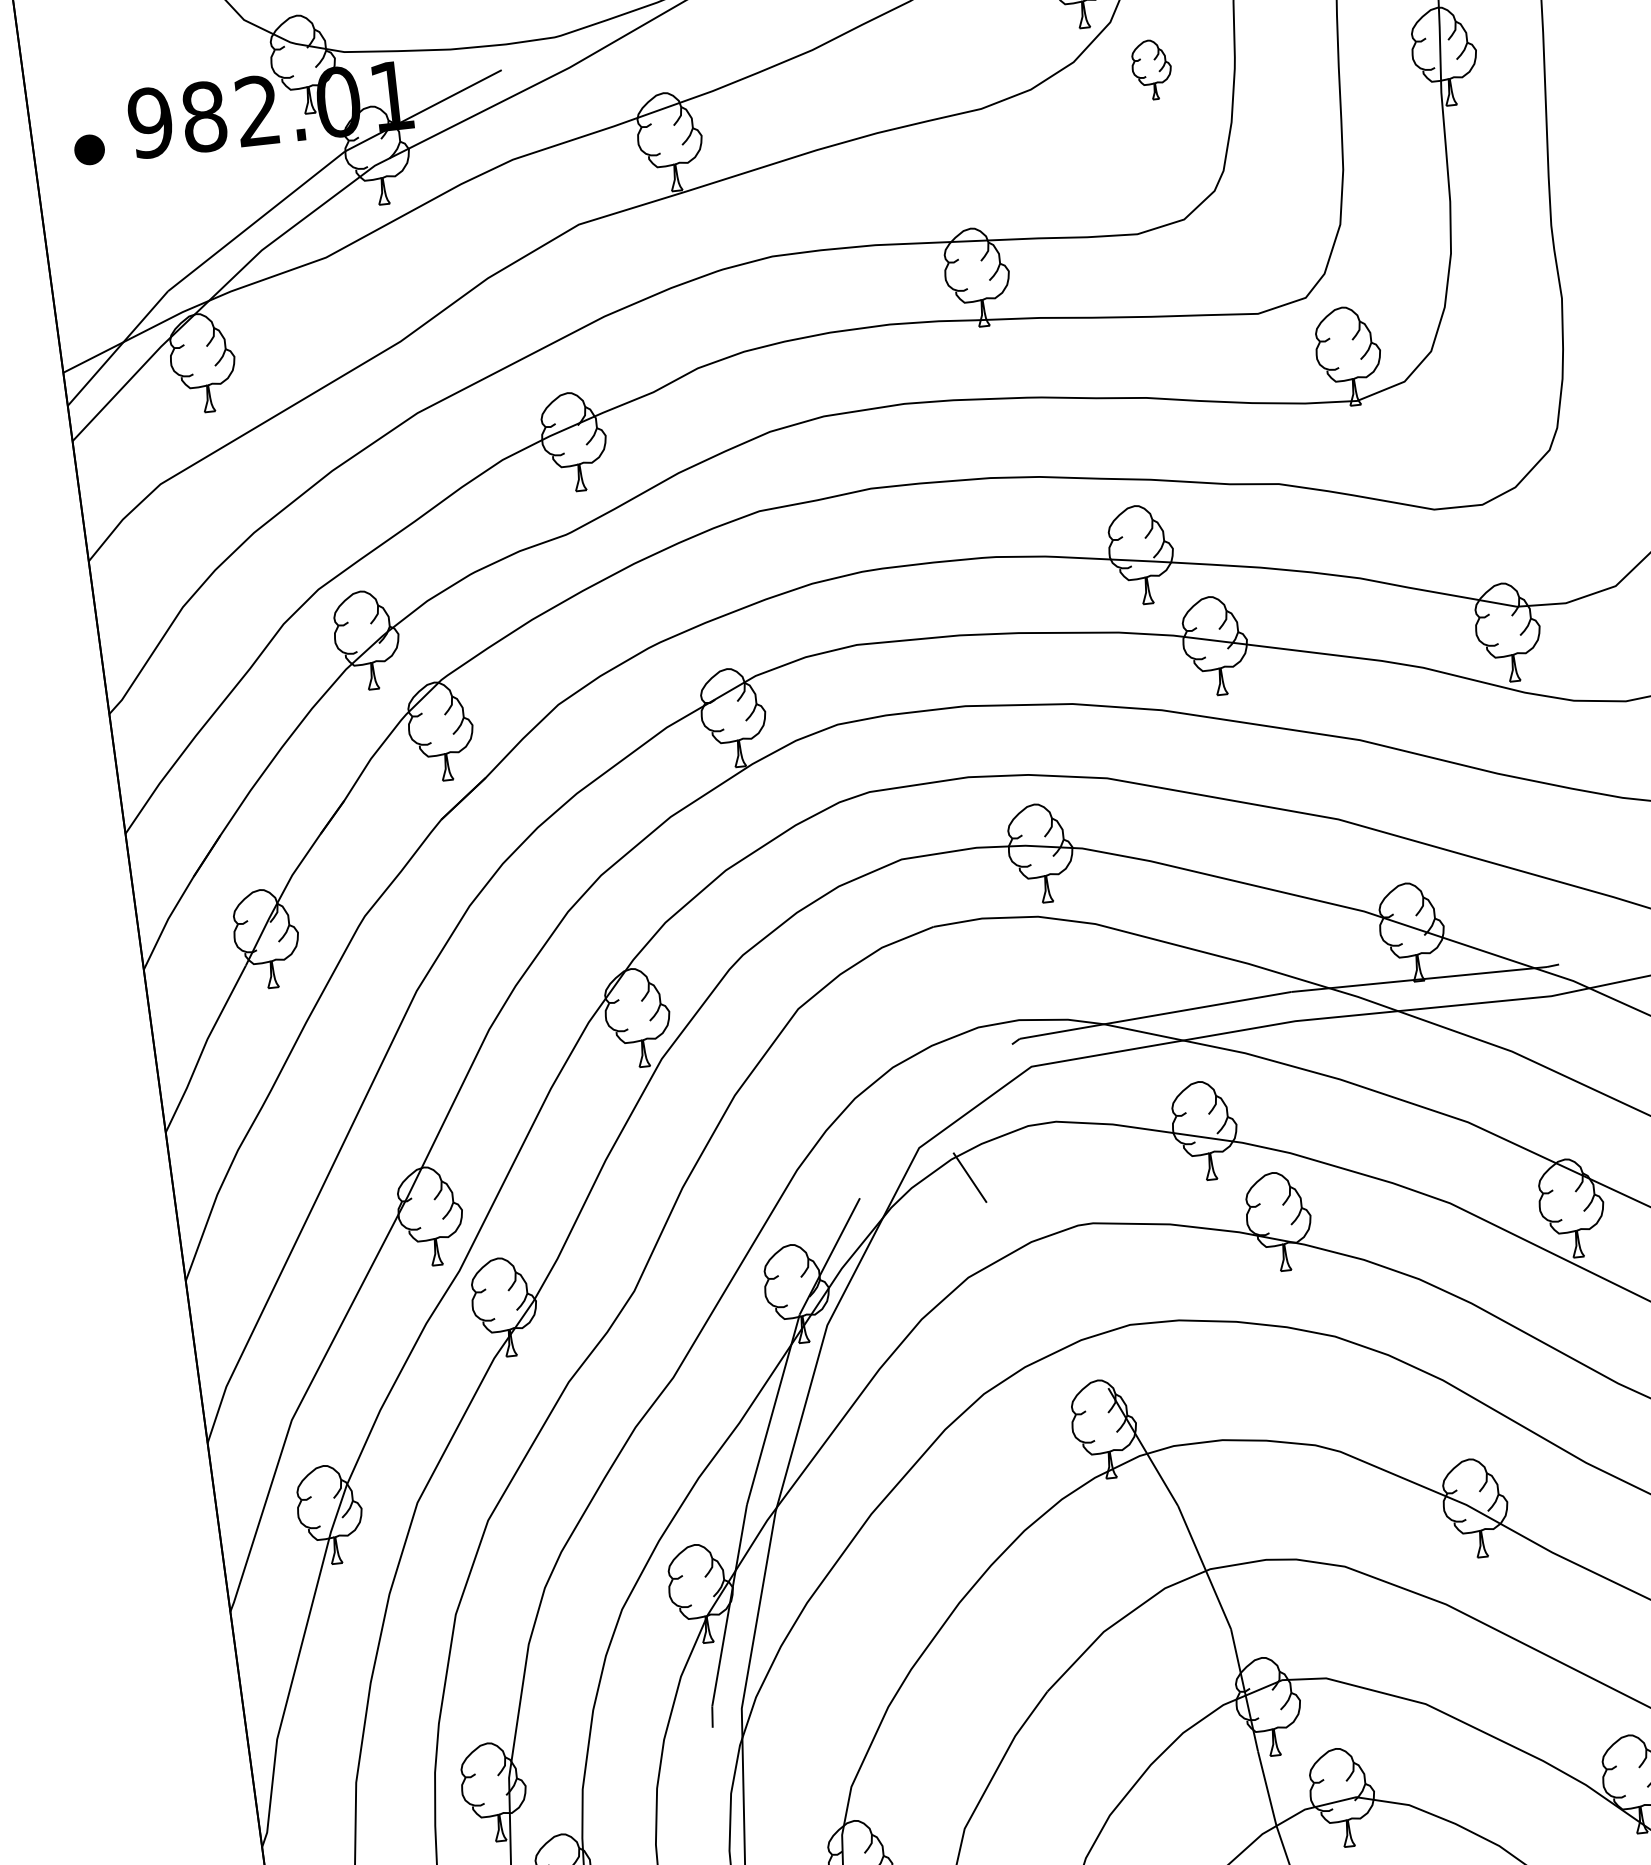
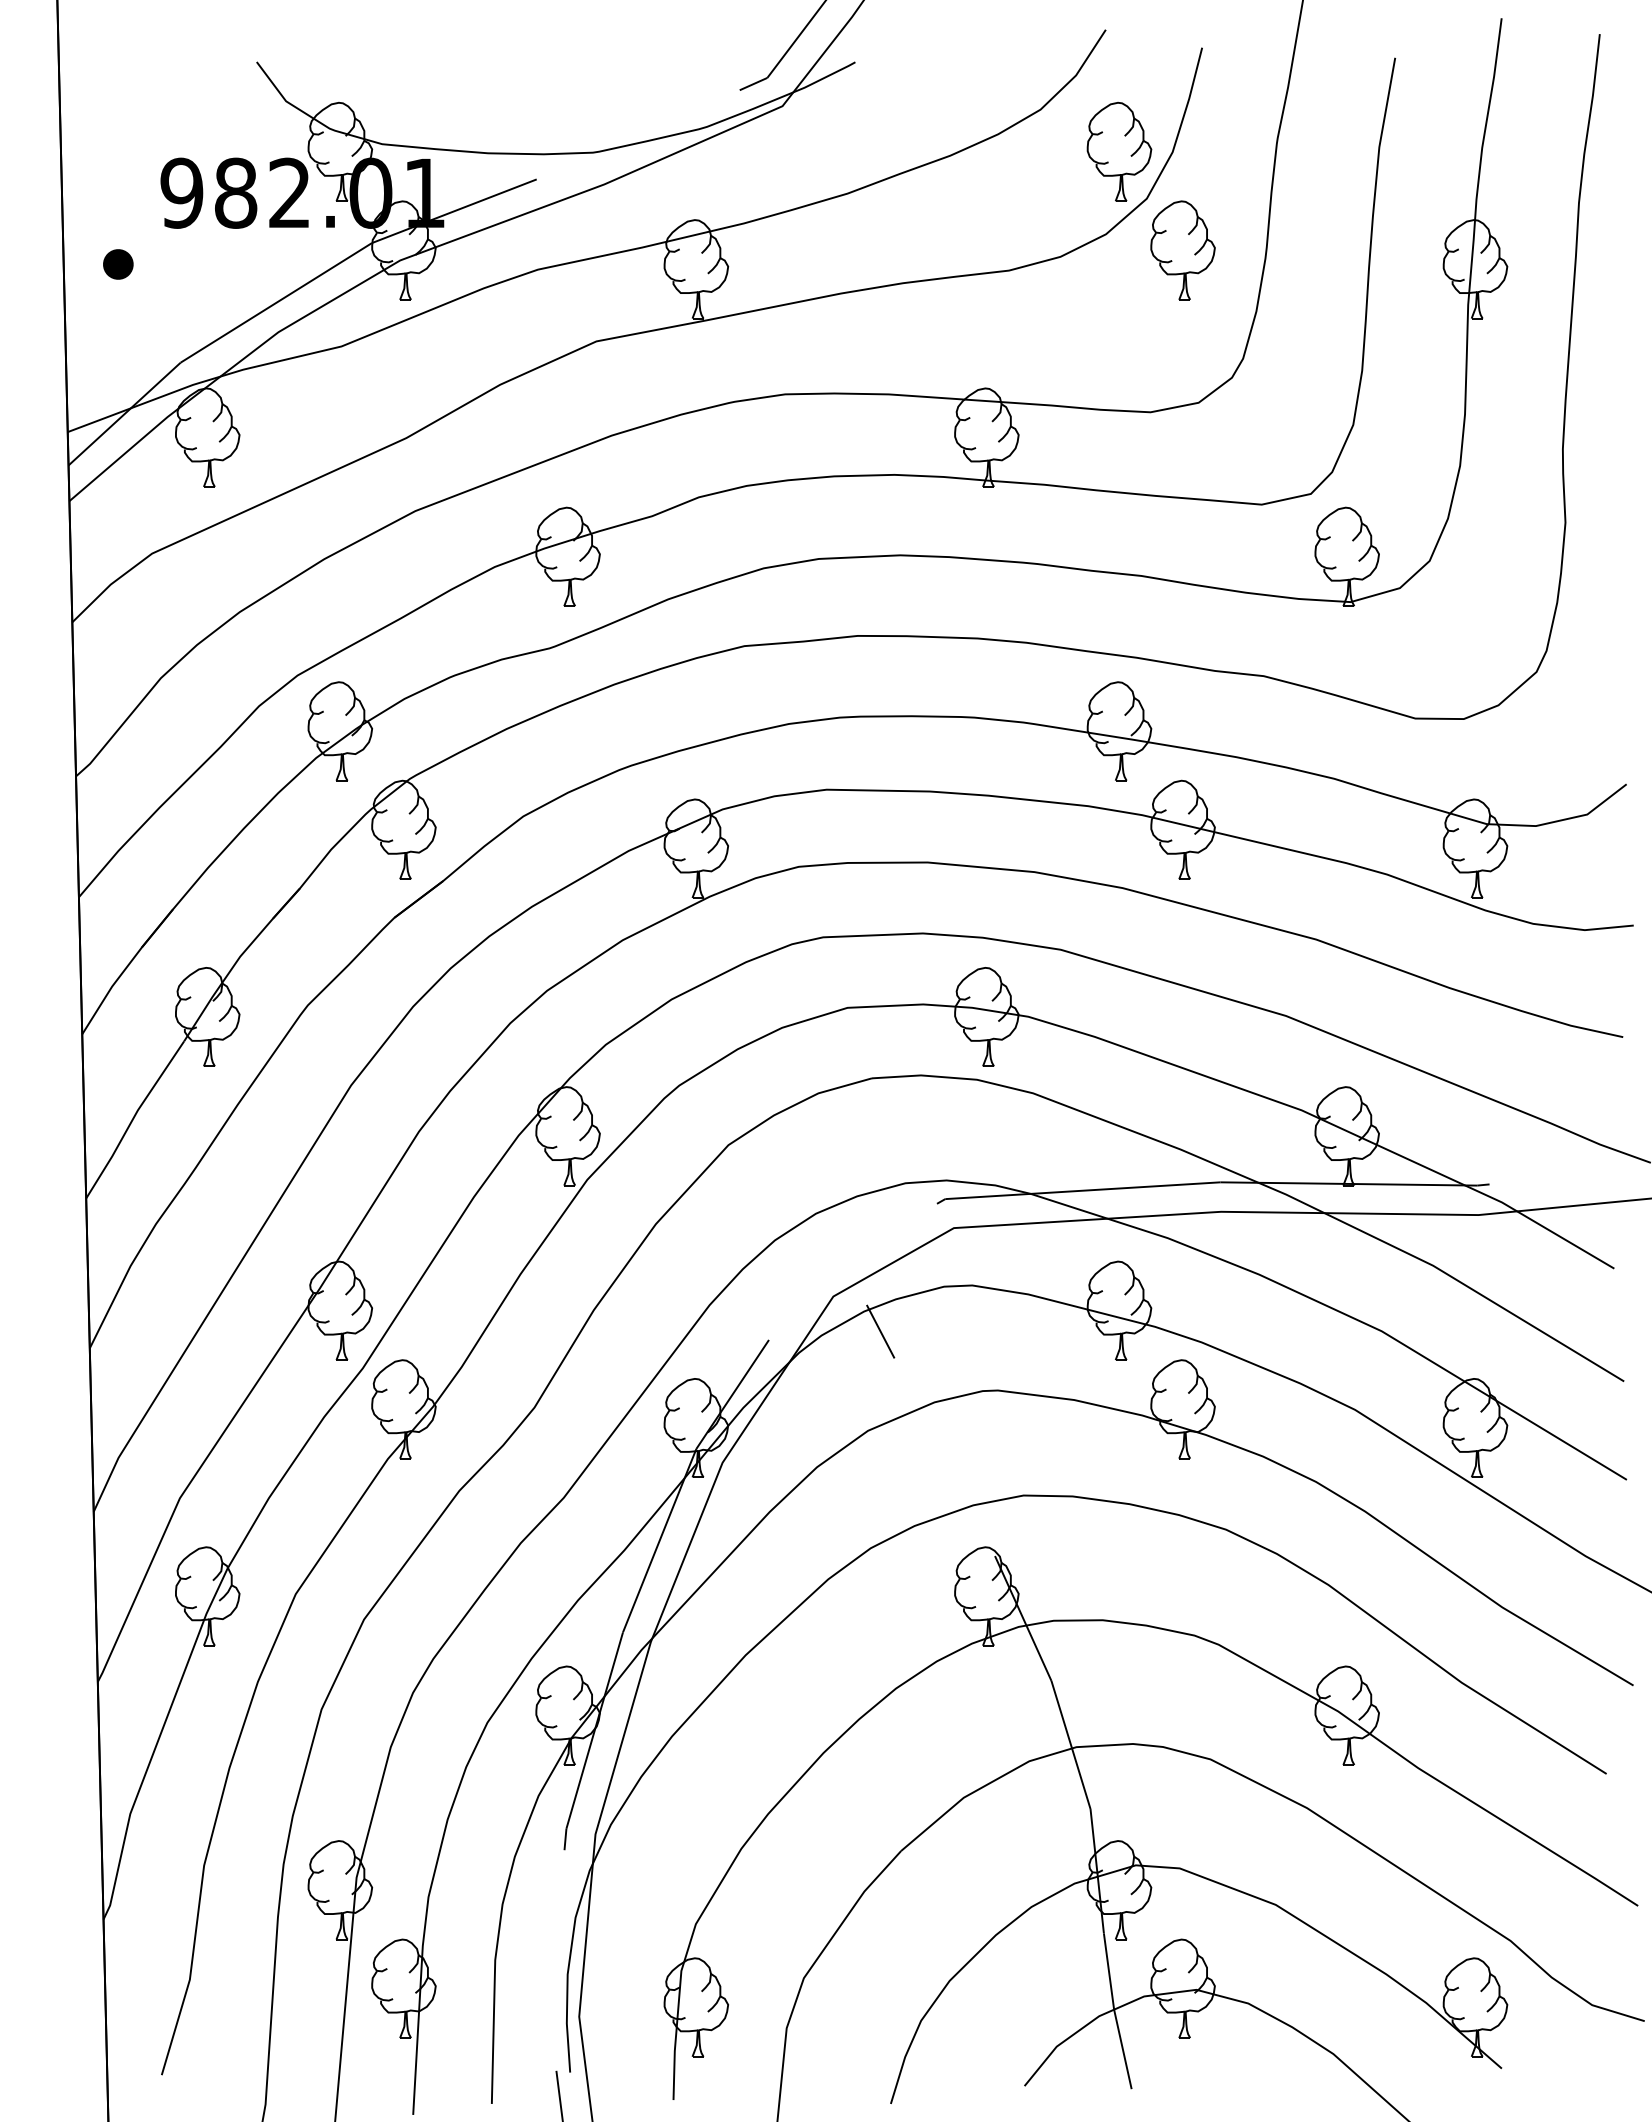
part: (1151, 69) -> (1182, 250), size x1.67
part: (89, 149) -> (118, 264), moved

